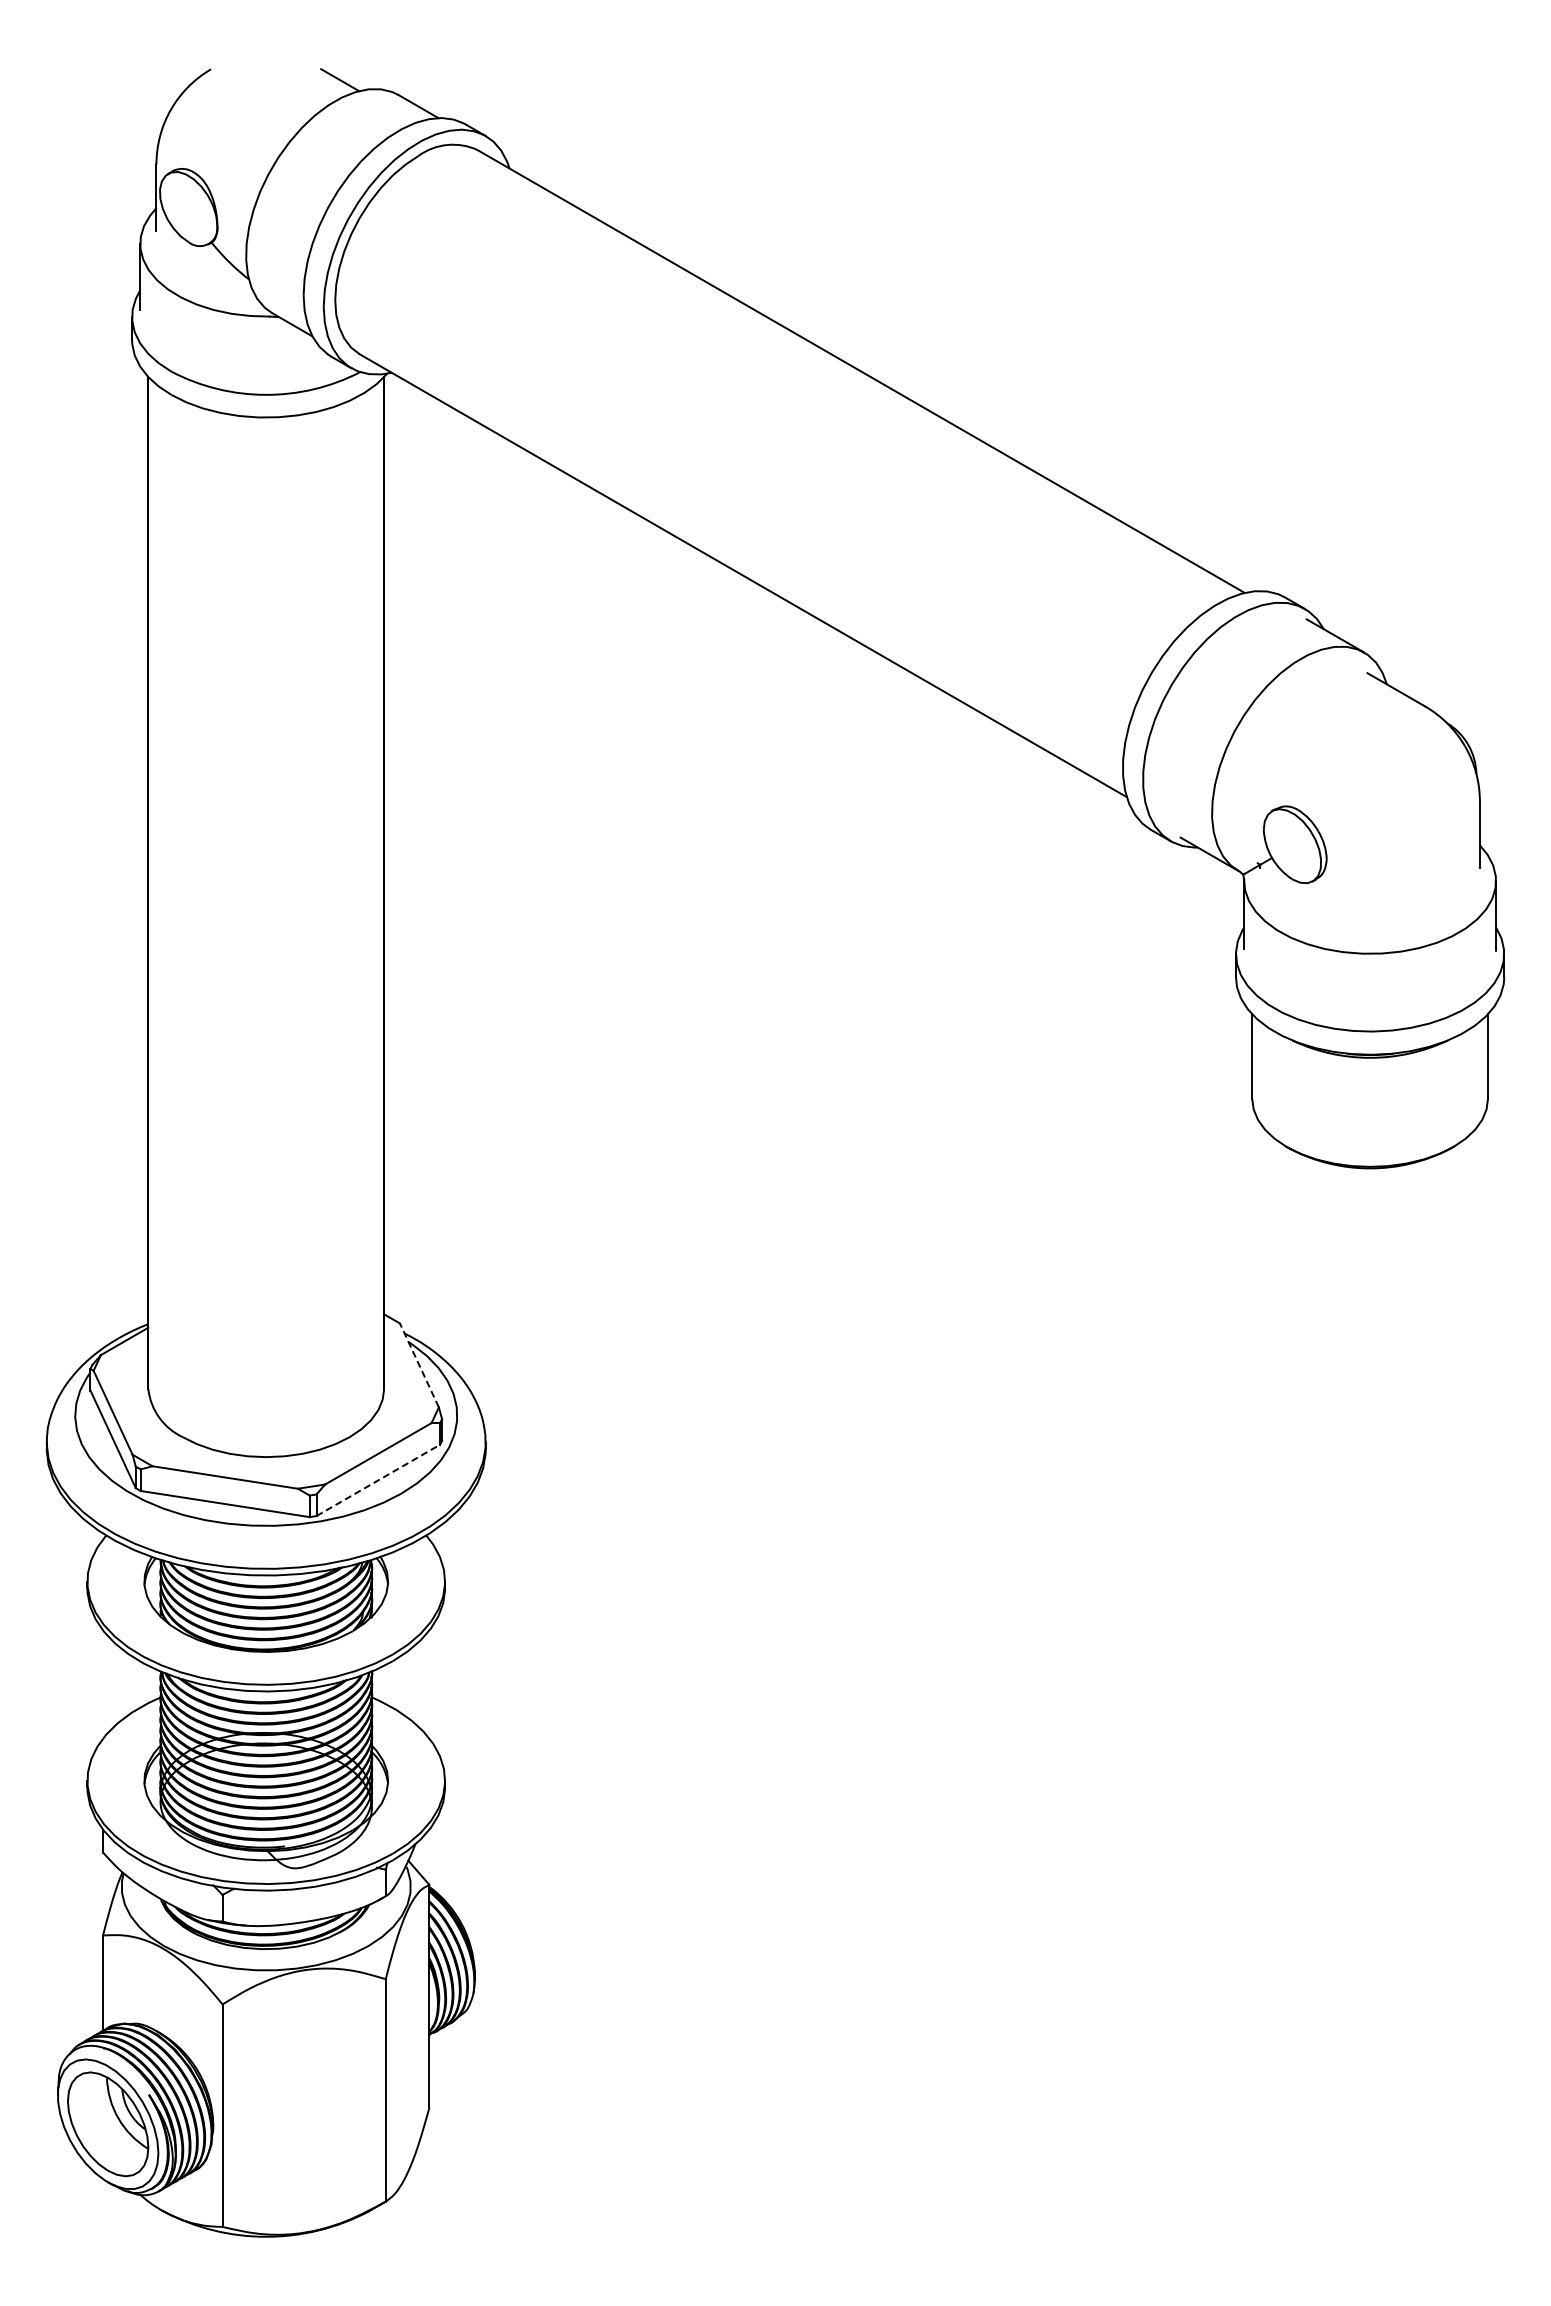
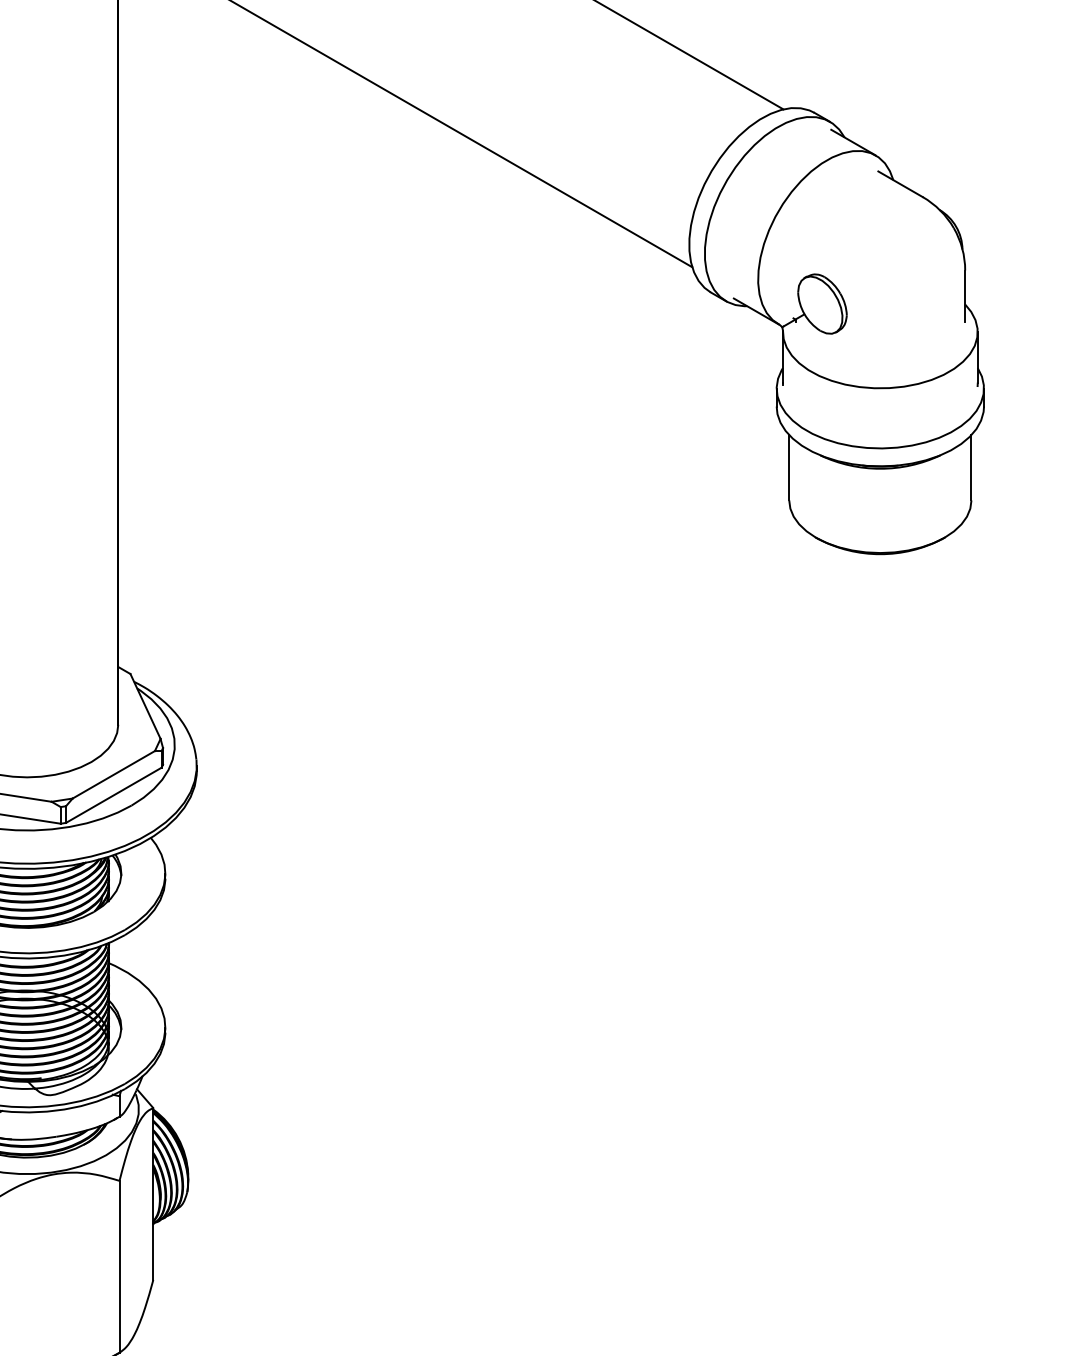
line: (419, 1364) -> (145, 705), dashed -> solid
line: (378, 1480) -> (113, 795), dashed -> solid

